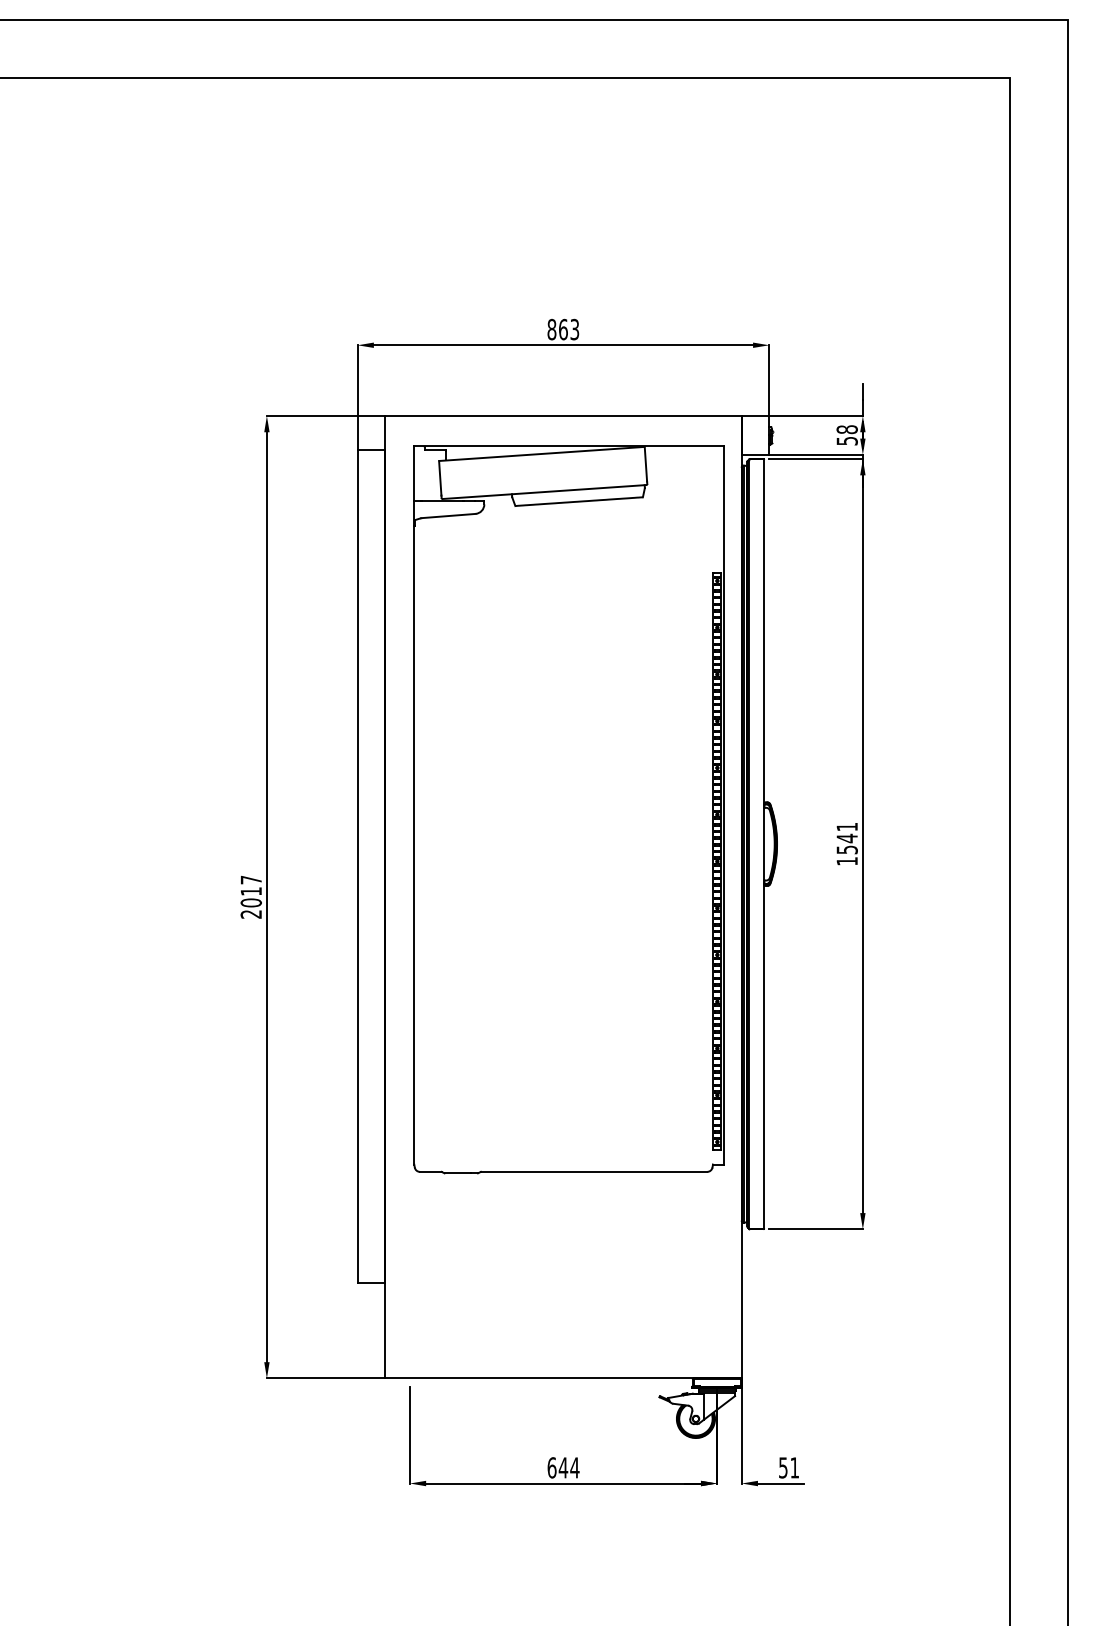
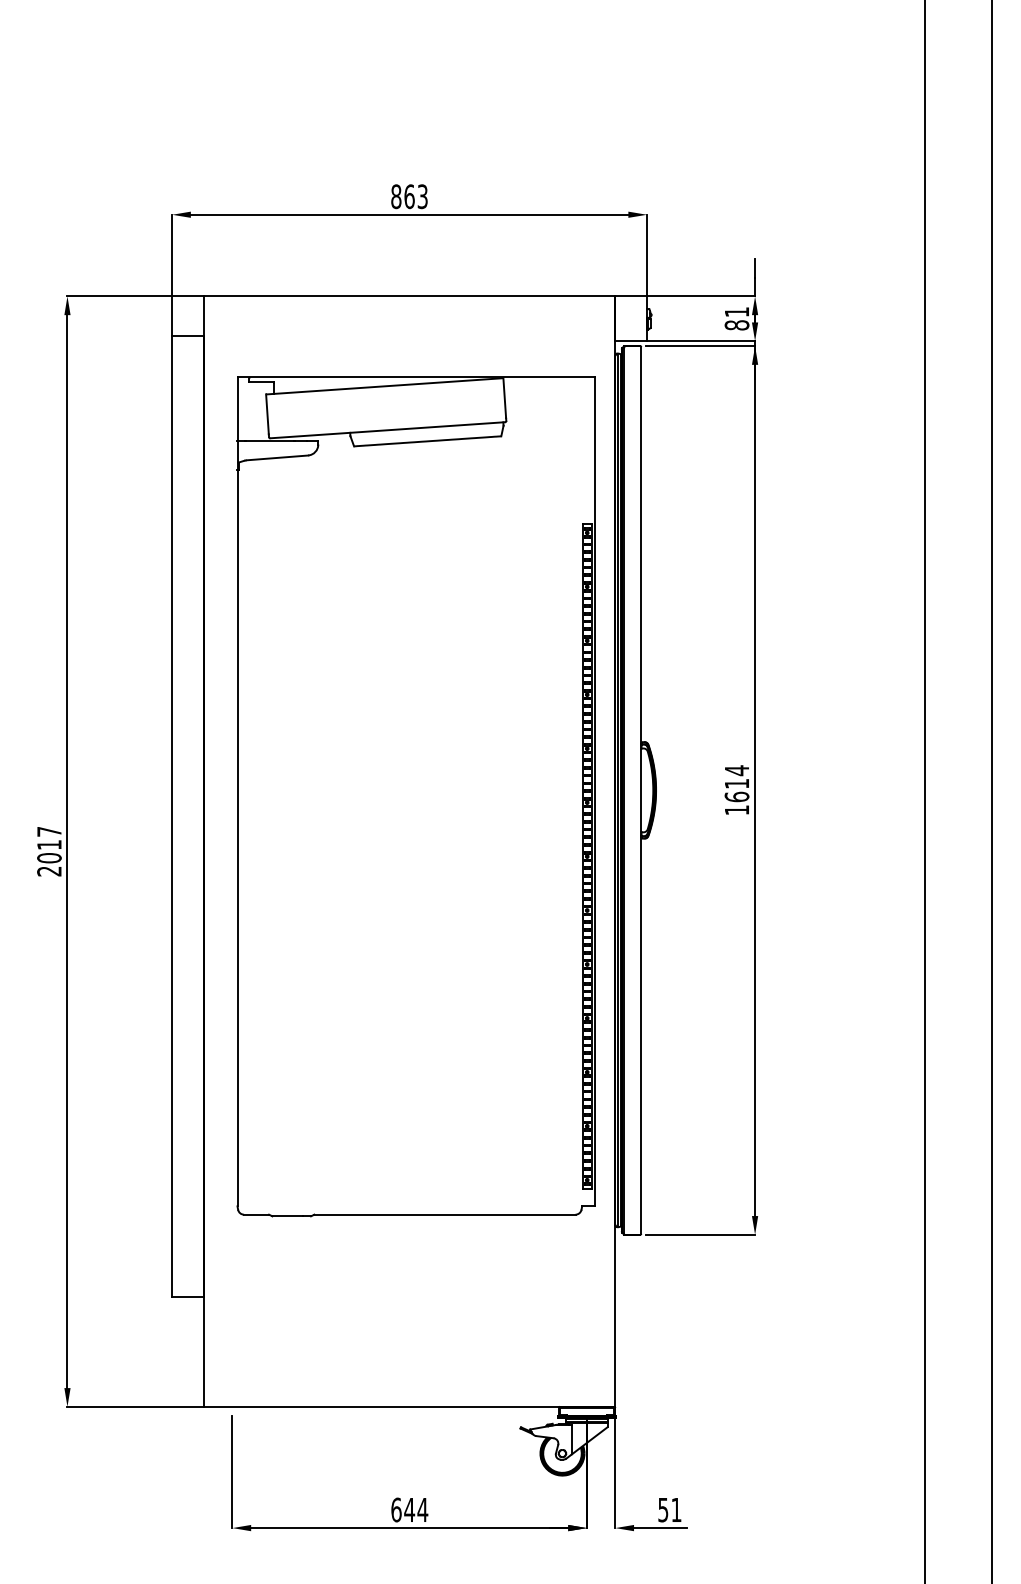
text: (846, 435) -> (736, 318), 58 -> 81
part: (568, 809) -> (415, 796), moved
text: (846, 838) -> (736, 783), 1541 -> 1614

